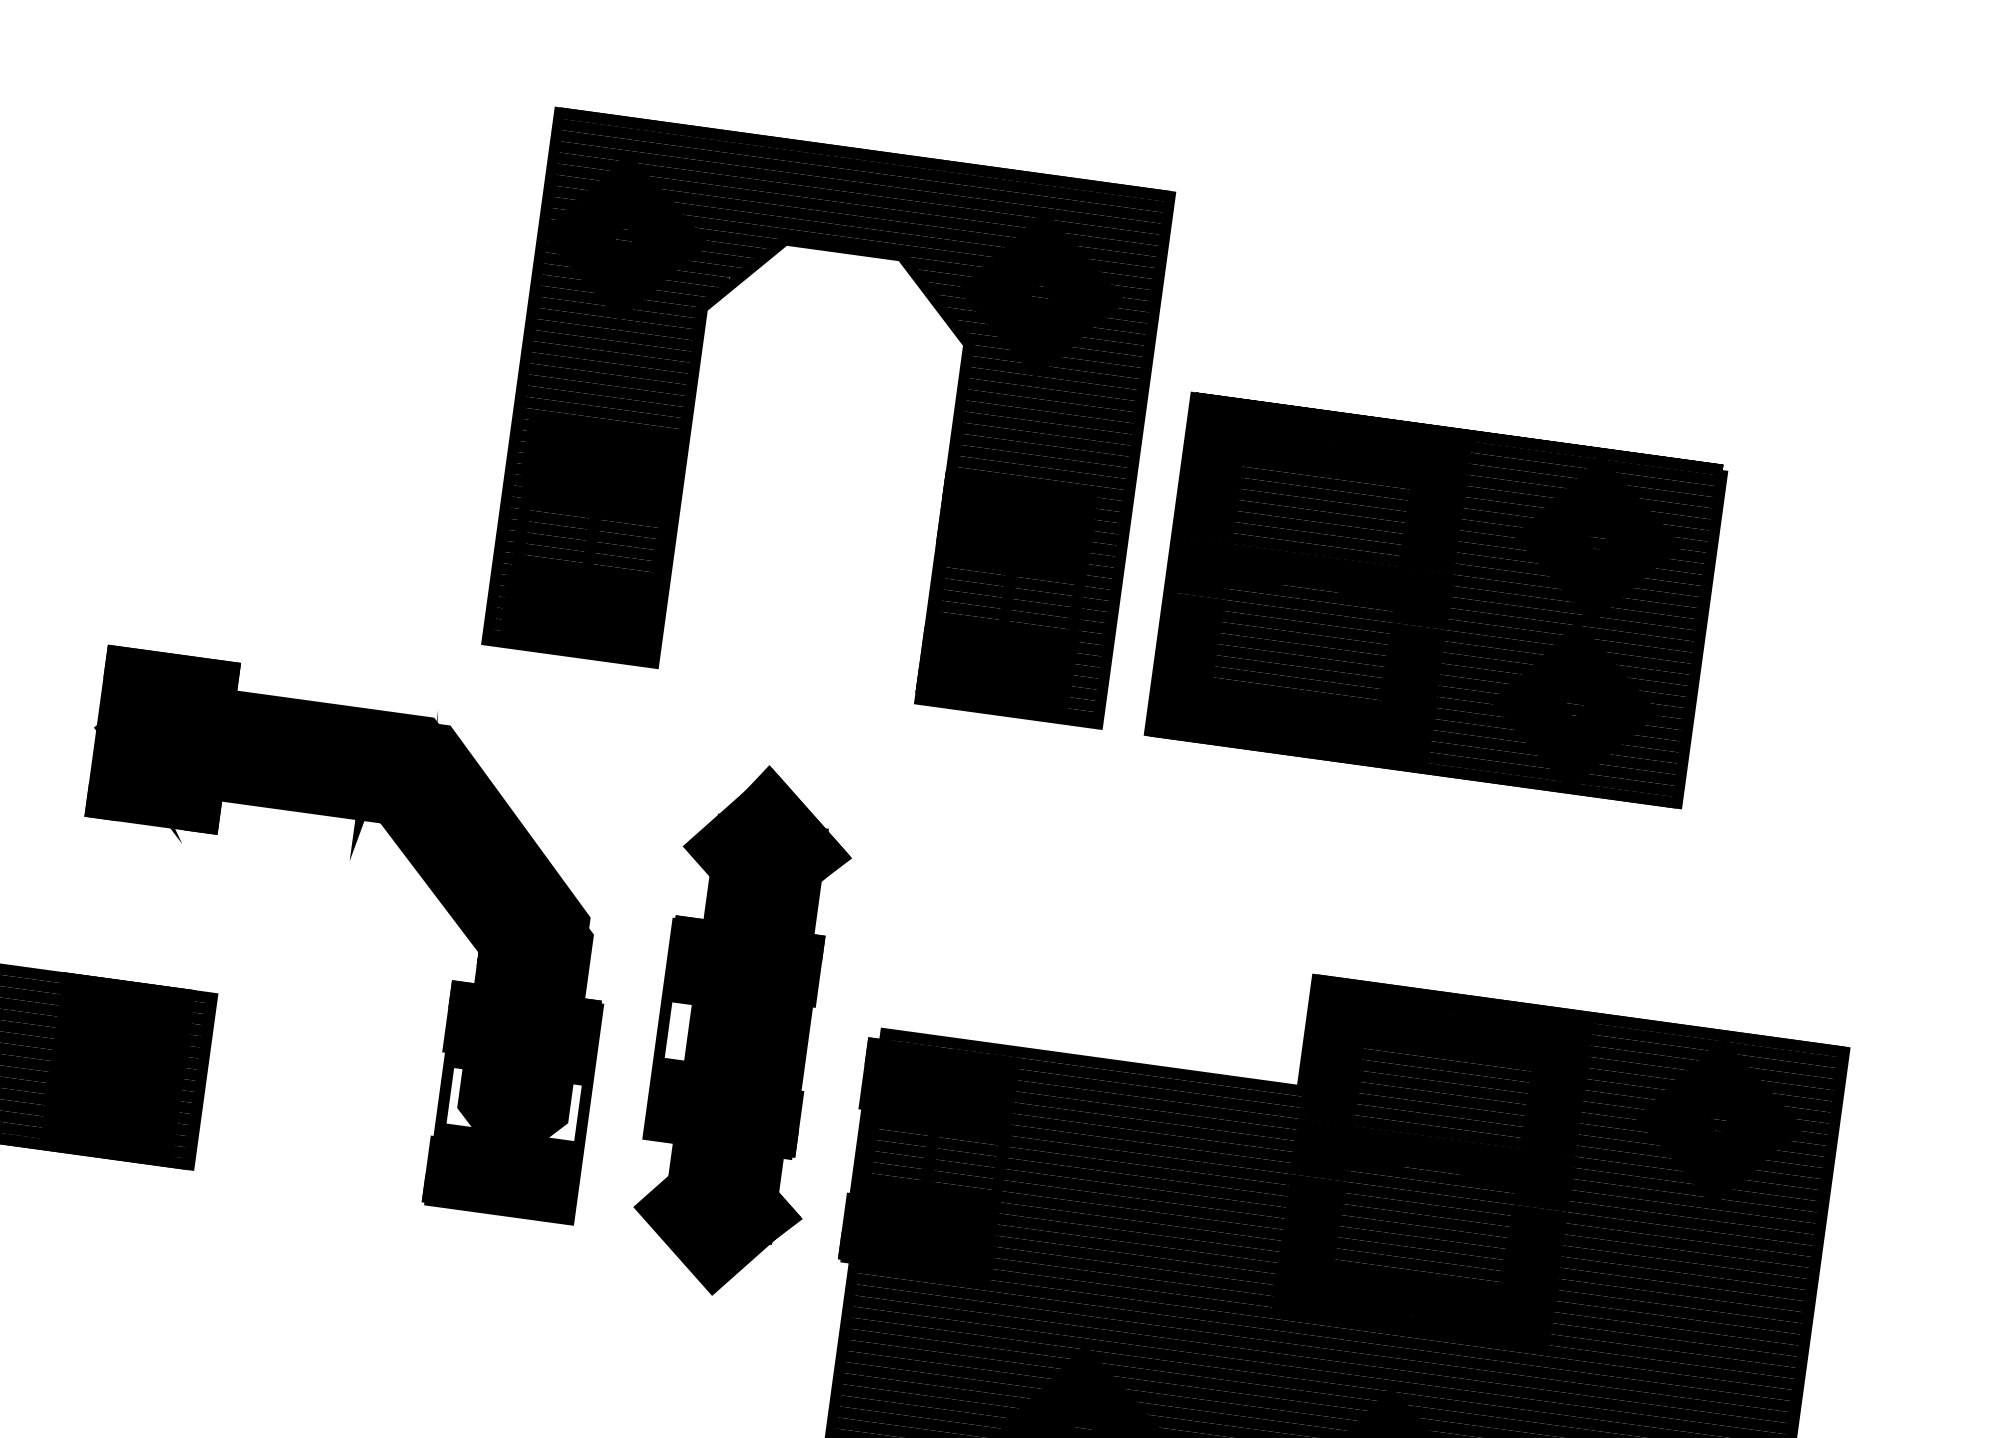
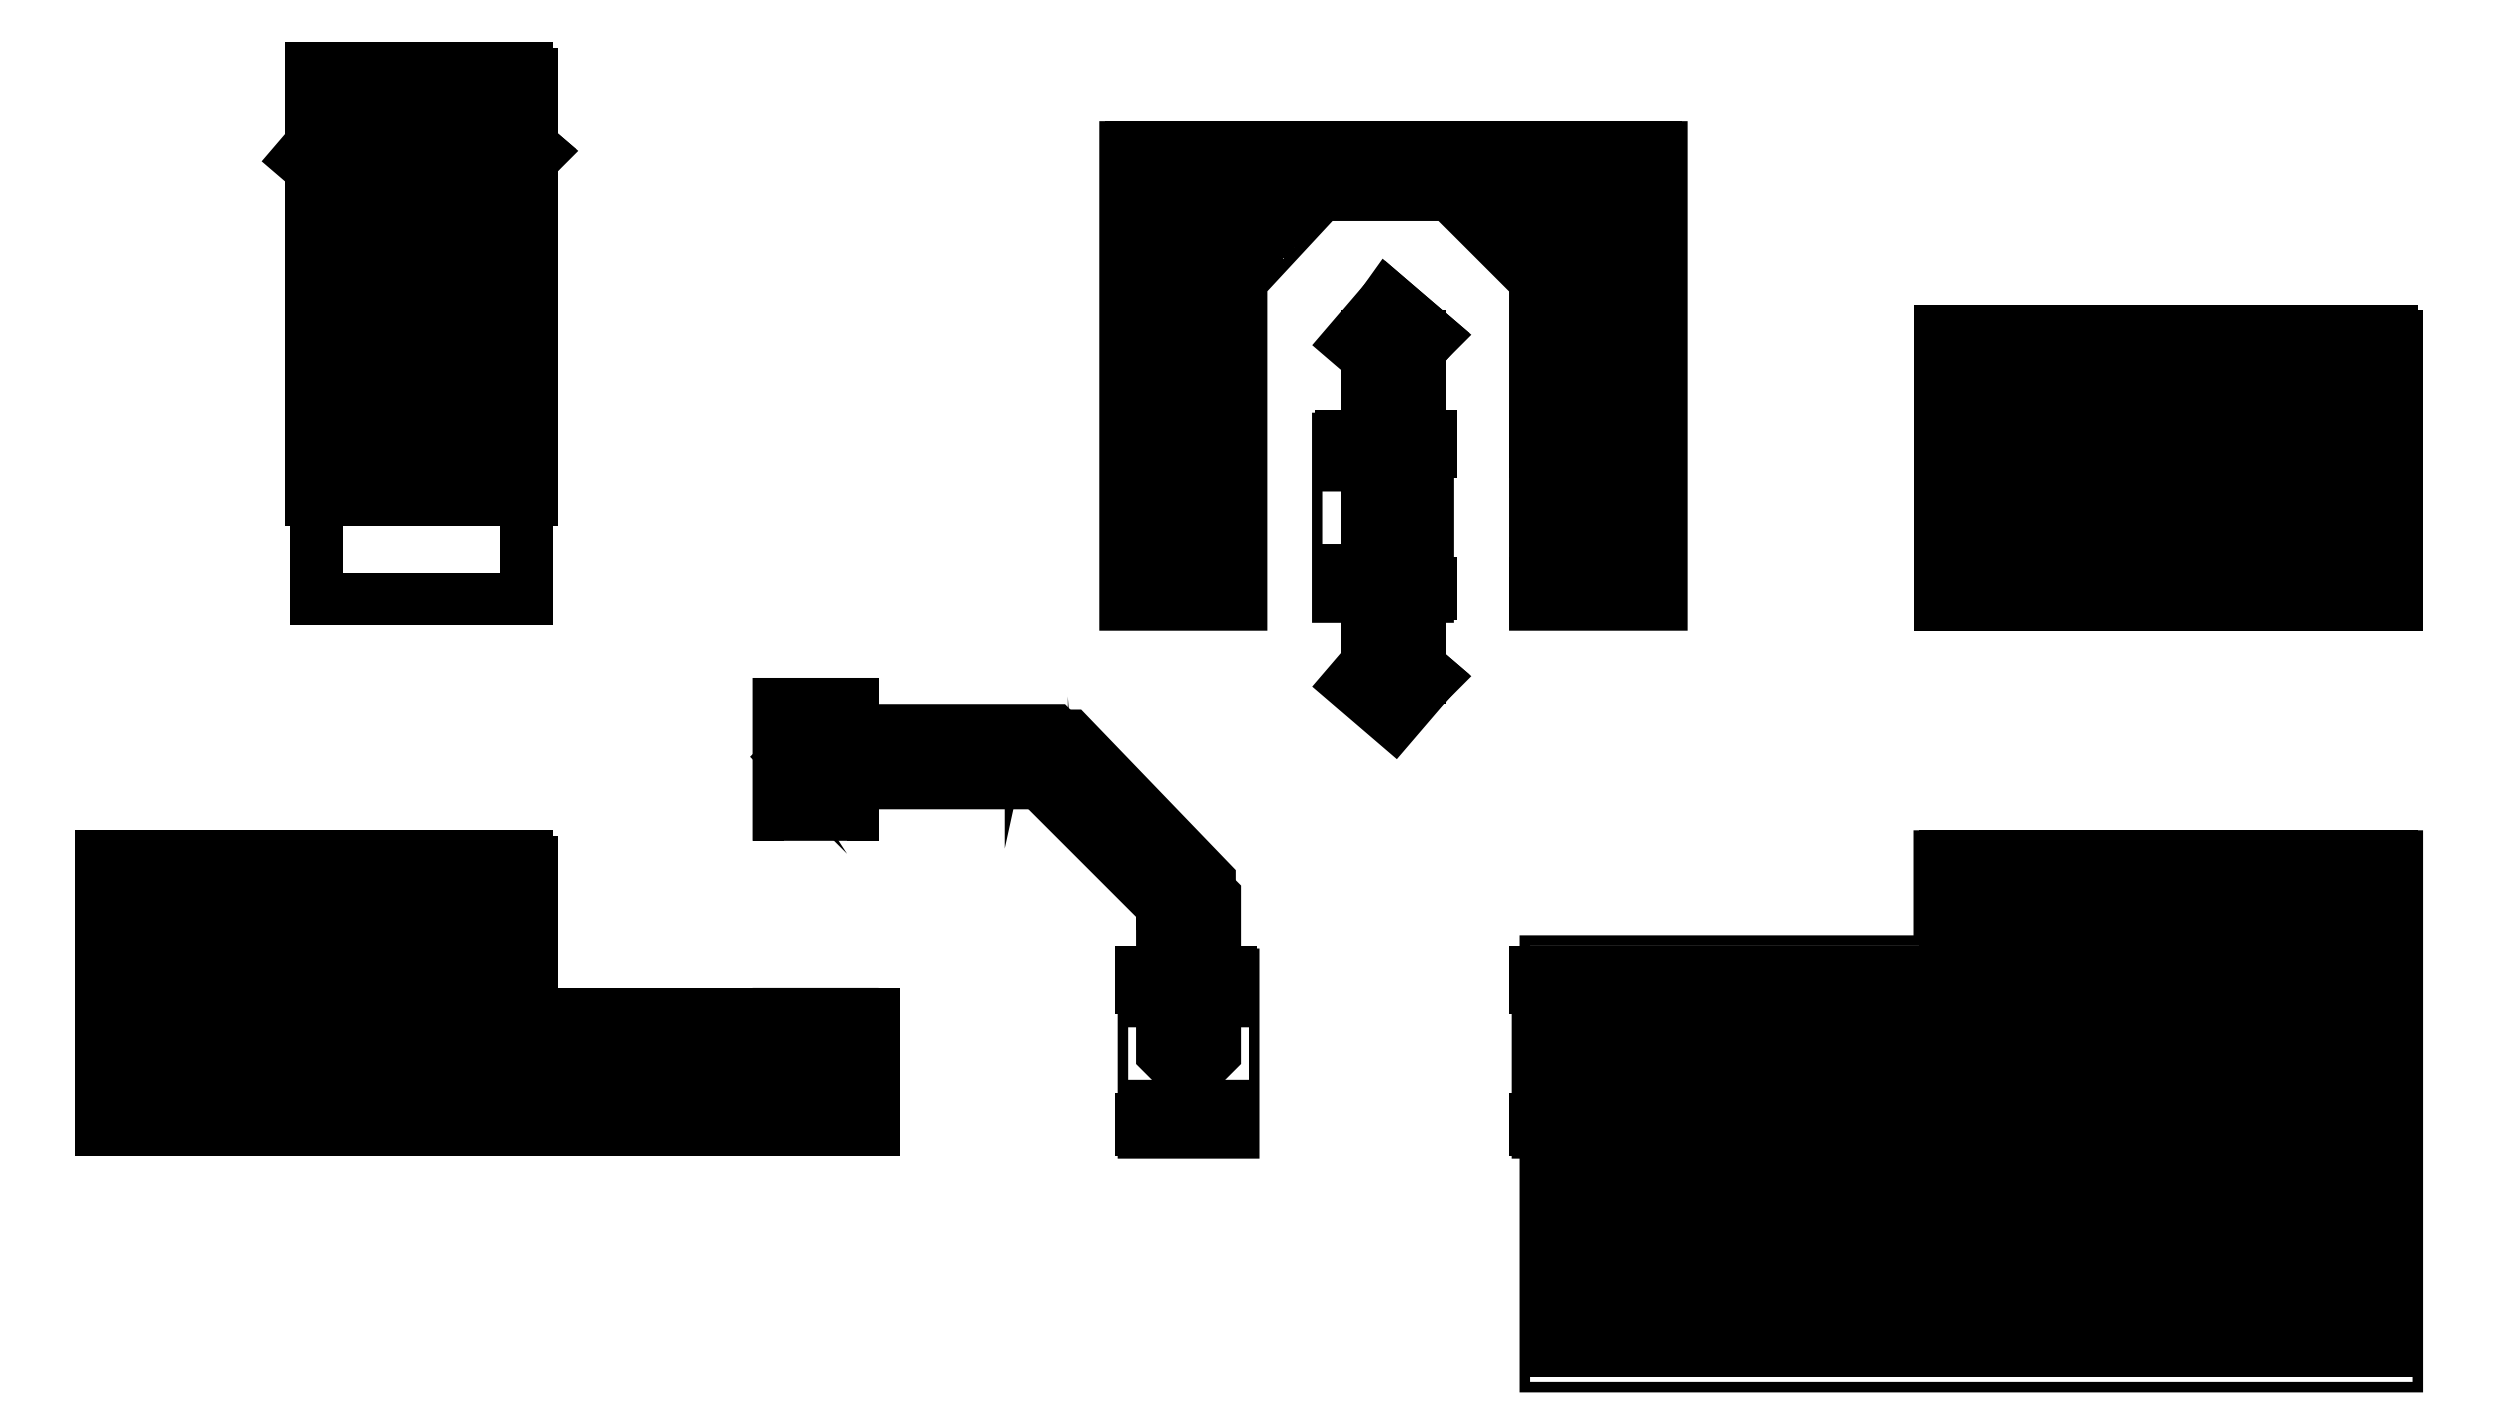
part: (1436, 600) -> (2168, 467), moved
part: (742, 1030) -> (1391, 508), moved

